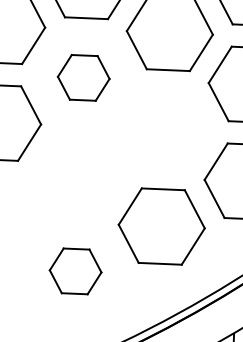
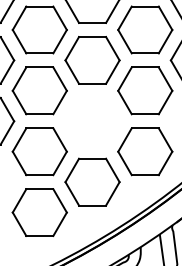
part: (83, 77) -> (39, 90), size x1.67
part: (79, 174) -> (39, 151), added
part: (75, 271) -> (39, 212), size x1.67

